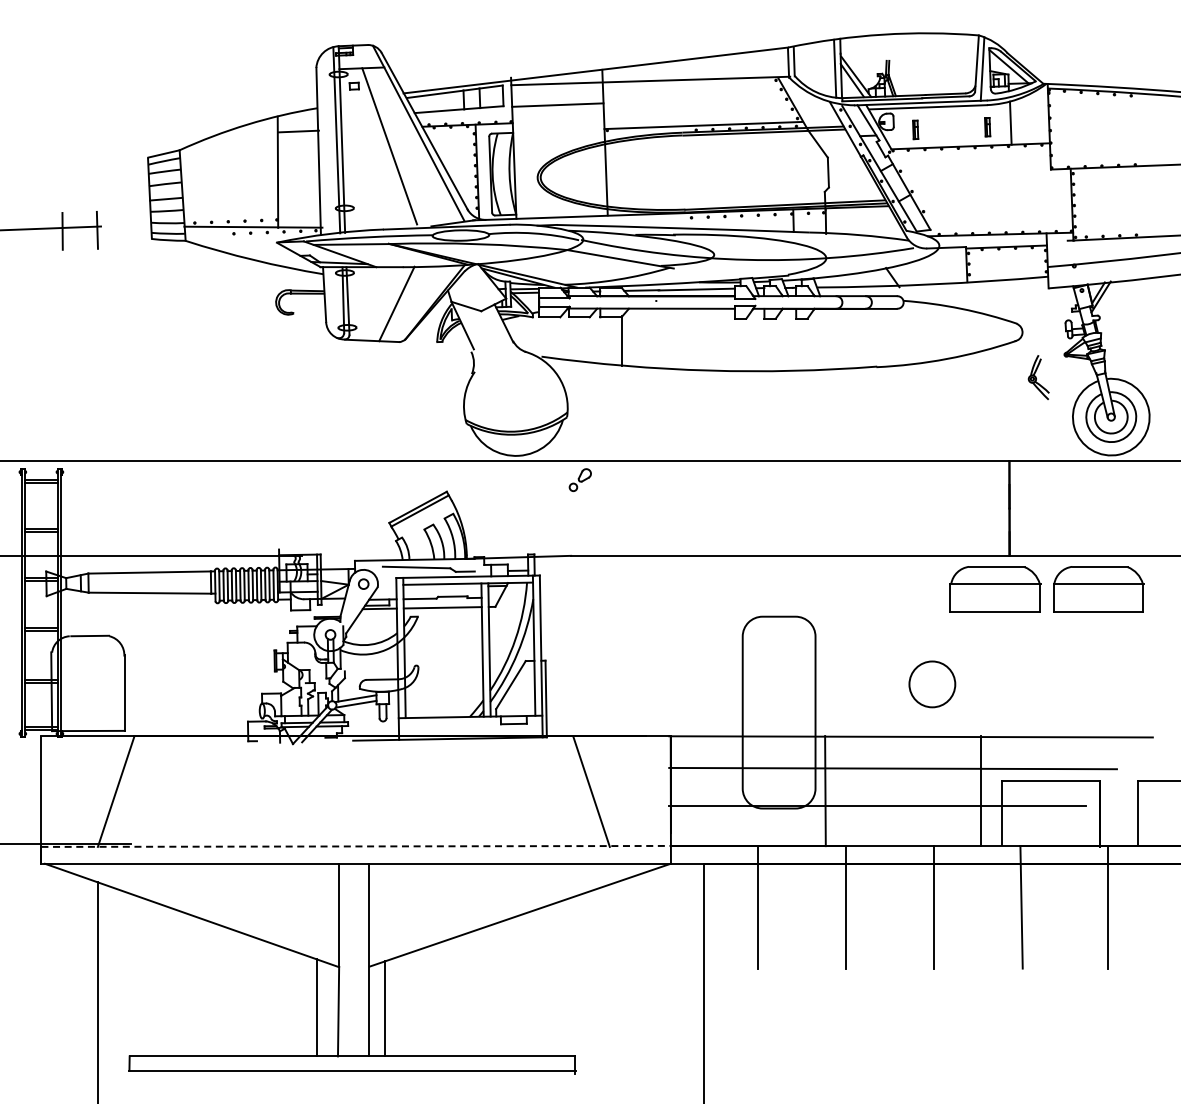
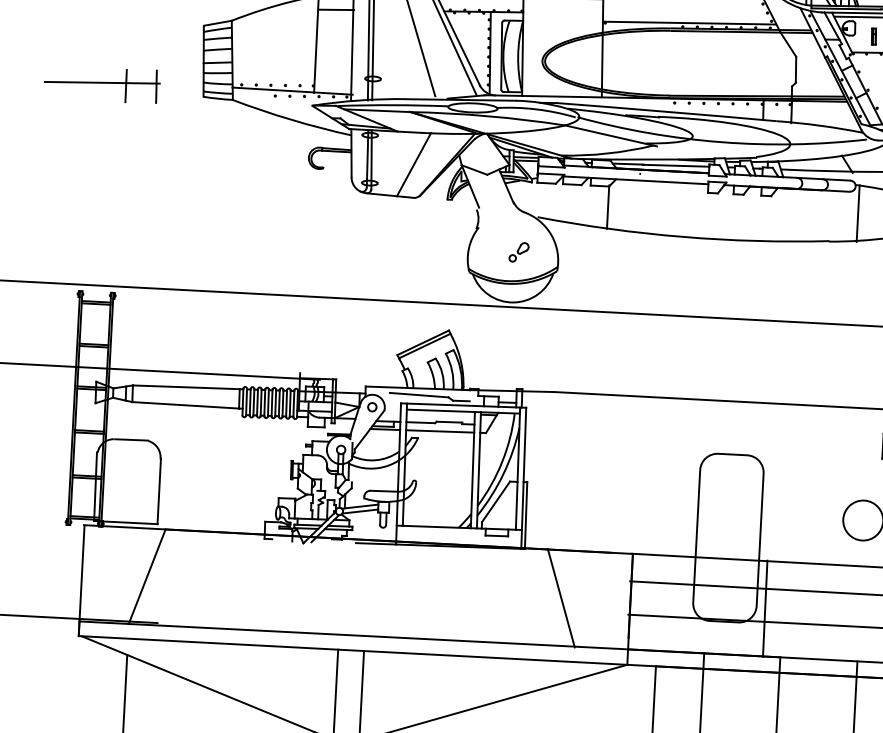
line: (908, 332) -> (858, 212), added
part: (579, 479) -> (518, 251), moved
line: (356, 846) -> (354, 635), dashed -> solid

